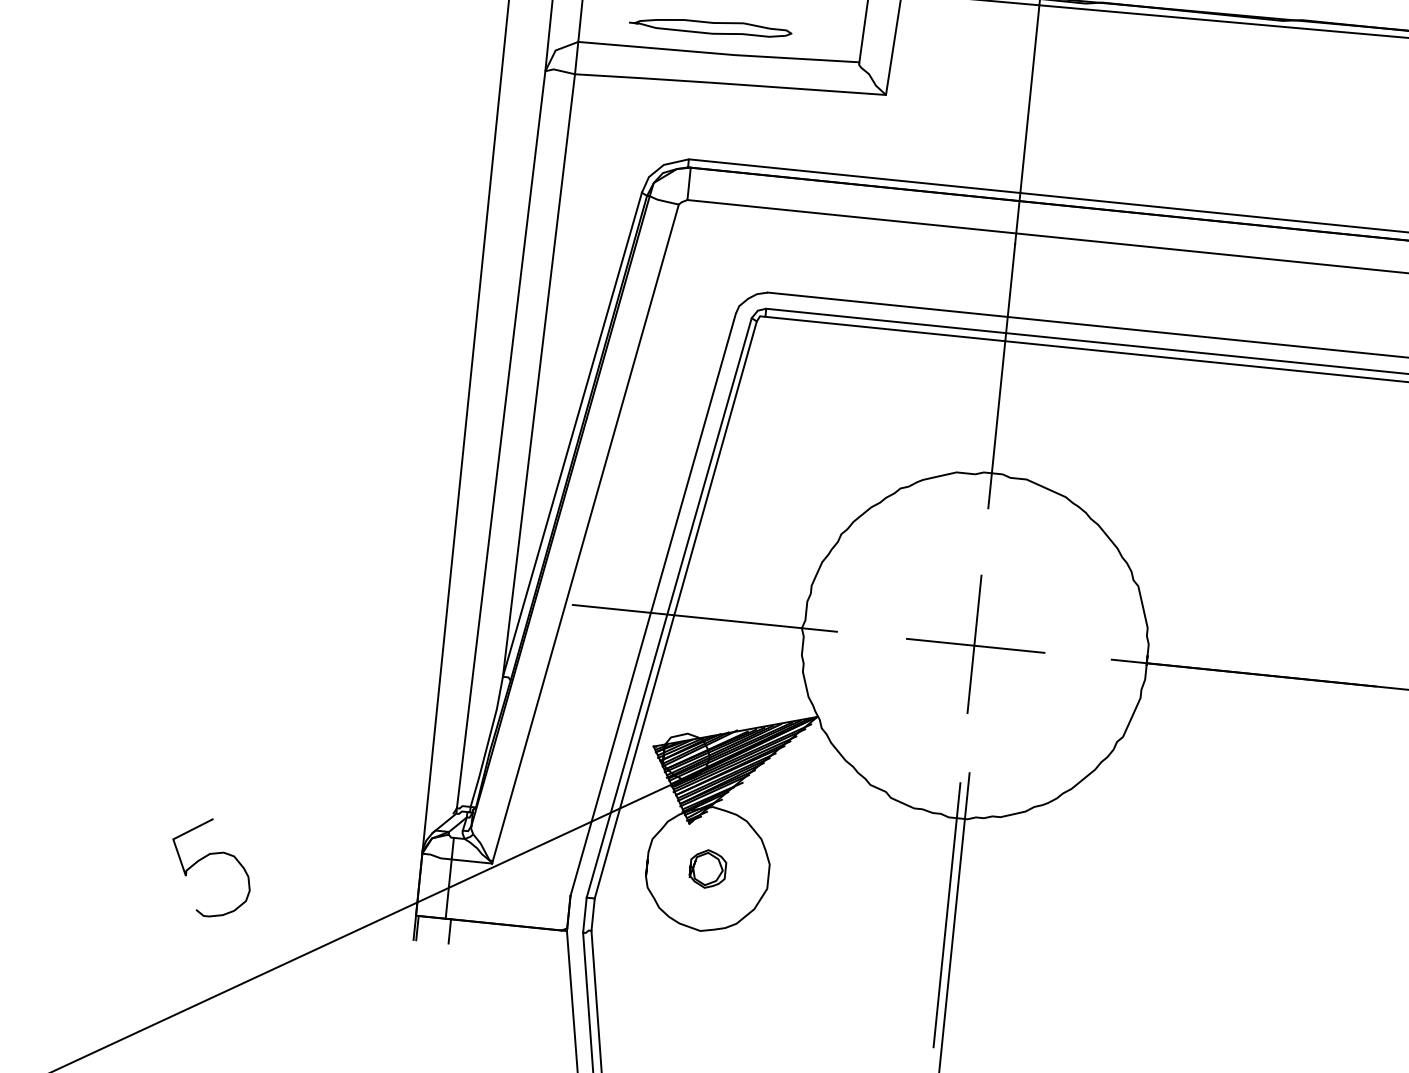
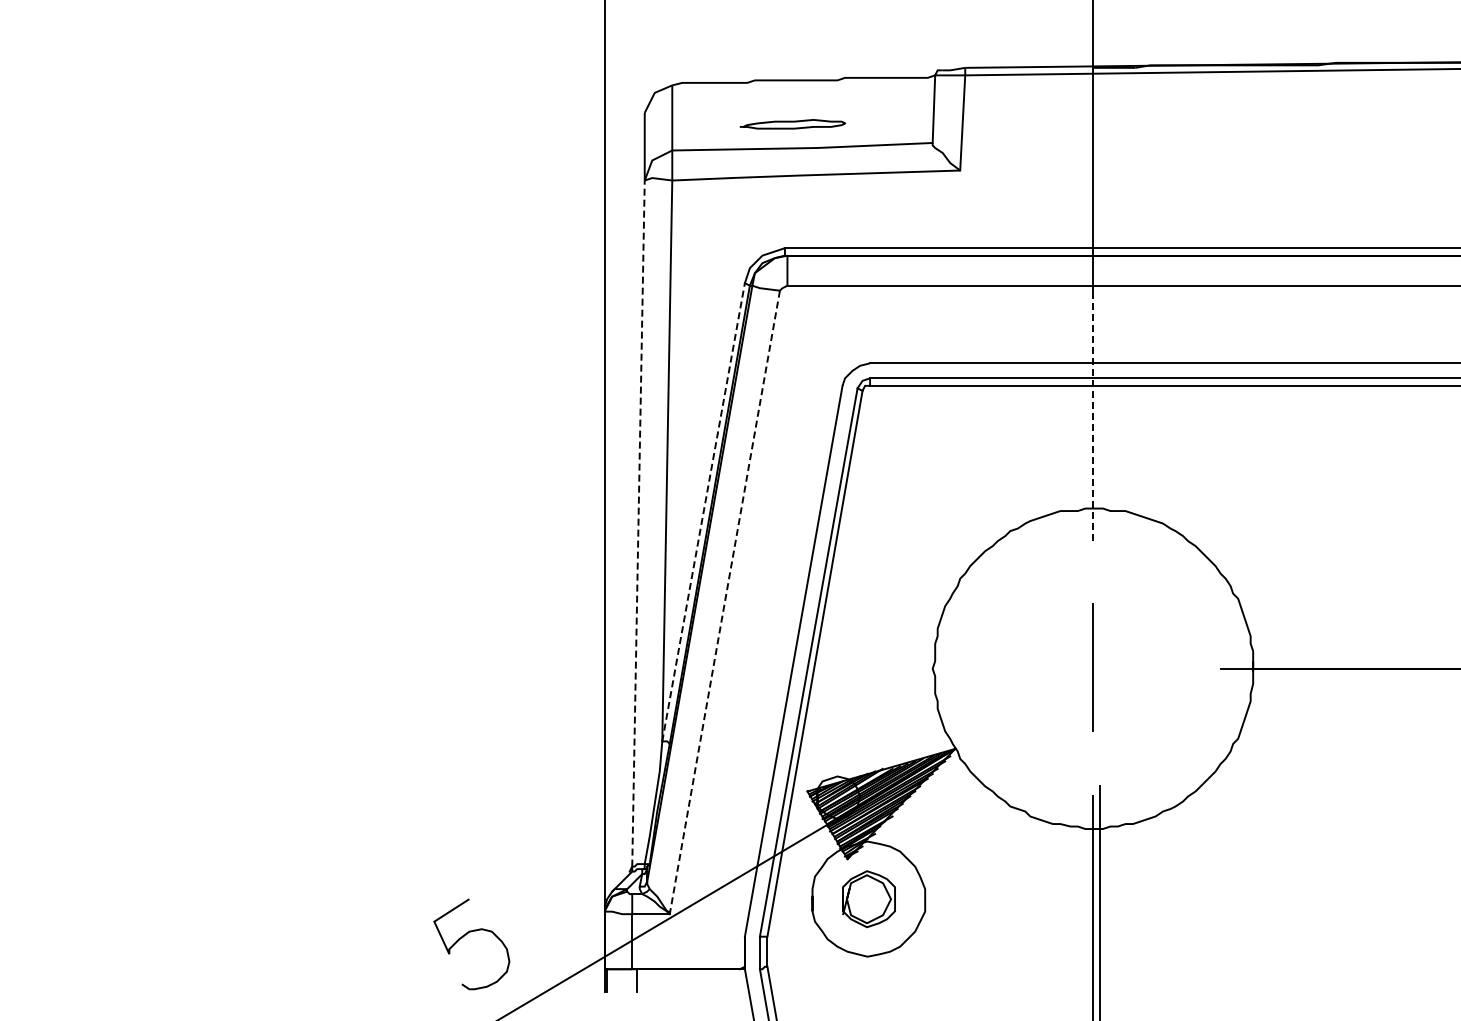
part: (710, 27) -> (792, 124), size x0.7
line: (1001, 376) -> (1092, 418), solid -> dashed
line: (572, 434) -> (703, 512), solid -> dashed
line: (501, 439) -> (638, 523), solid -> dashed
line: (585, 534) -> (724, 602), solid -> dashed
line: (704, 618) -> (842, 668), removed
line: (976, 645) -> (1094, 668), removed
curve: (206, 857) -> (466, 935), moved
part: (707, 868) -> (868, 898), size x1.6

